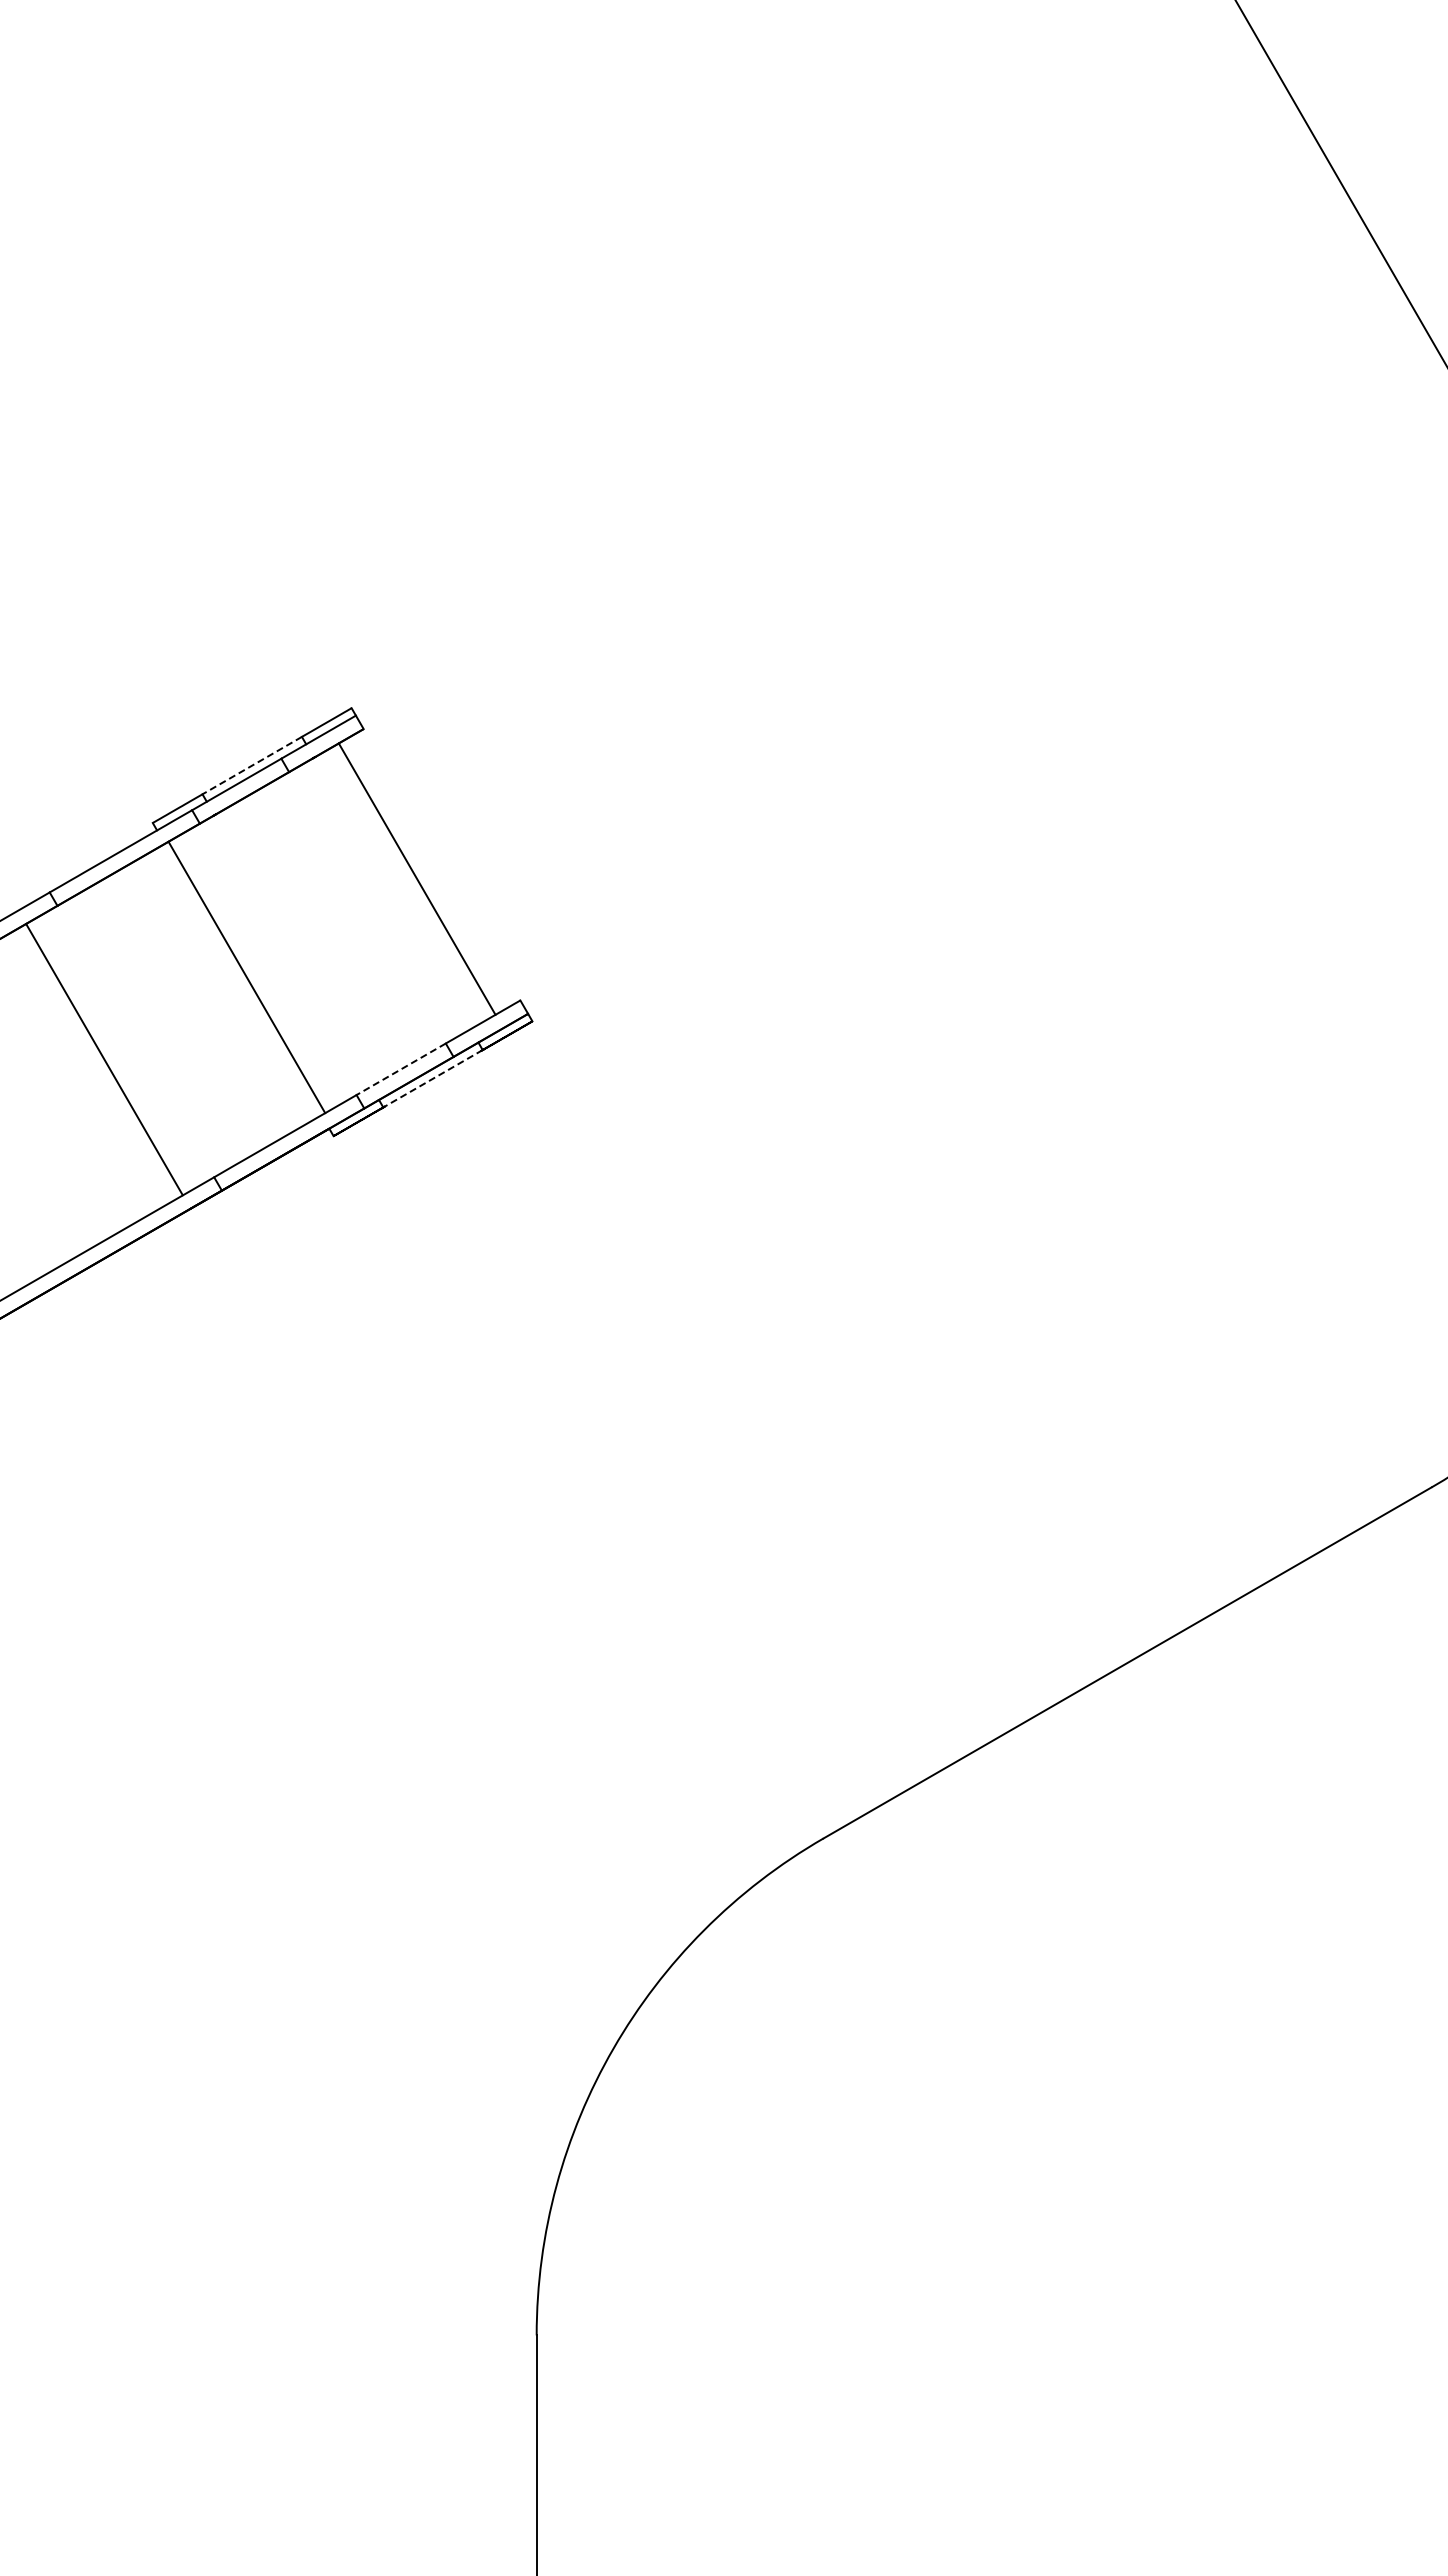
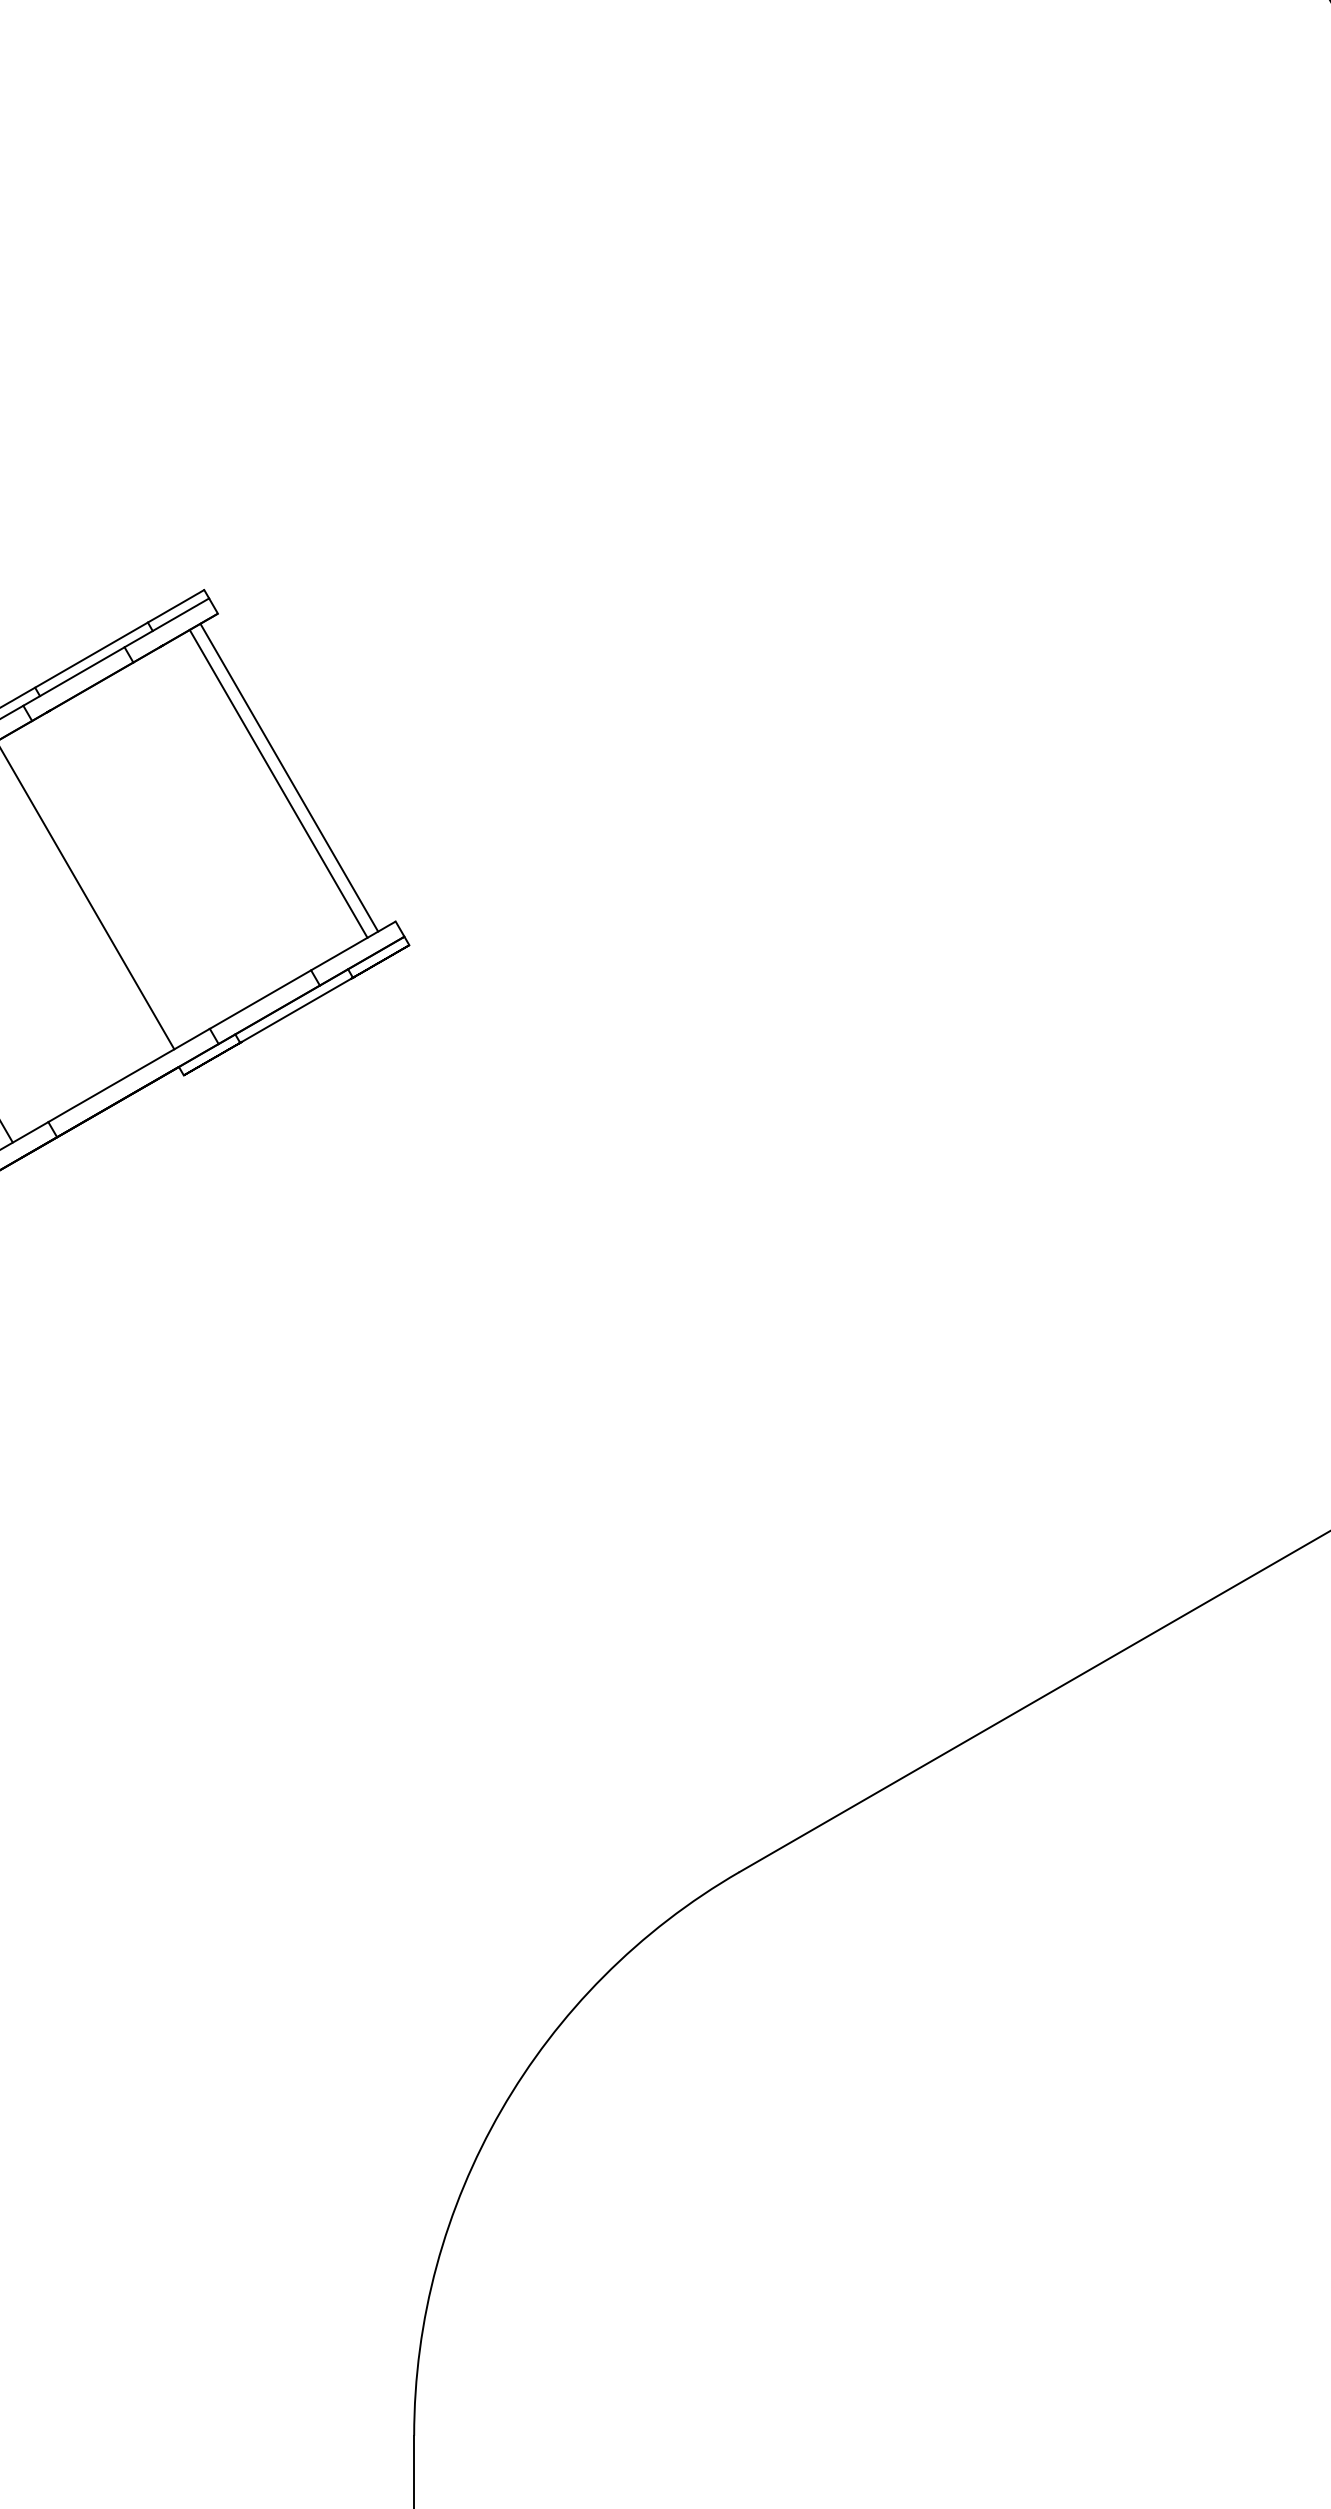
line: (251, 765) -> (90, 654), dashed -> solid
line: (426, 873) -> (289, 777), added
line: (401, 1069) -> (260, 999), dashed -> solid
line: (432, 1079) -> (296, 1011), dashed -> solid

